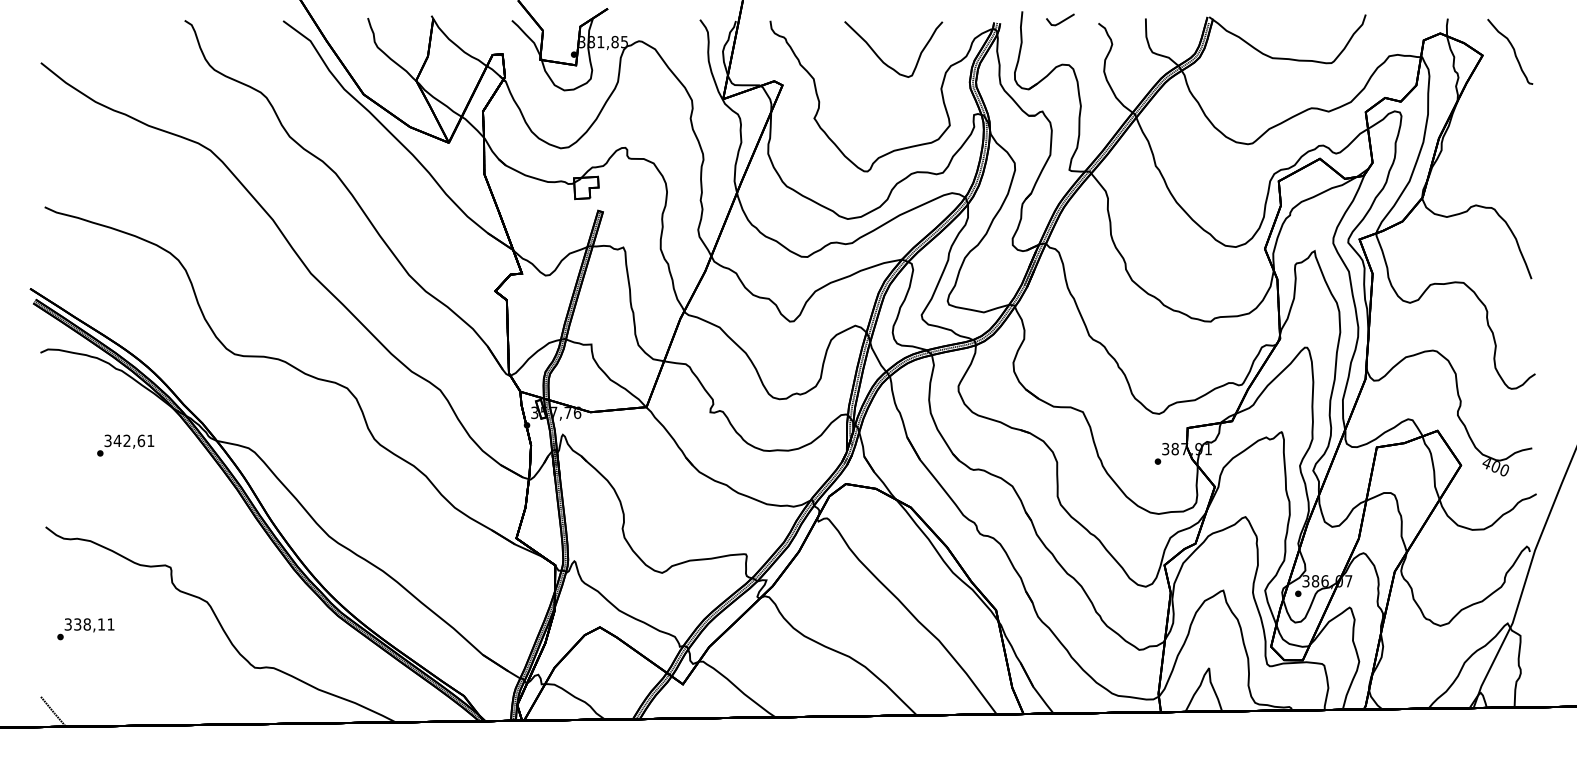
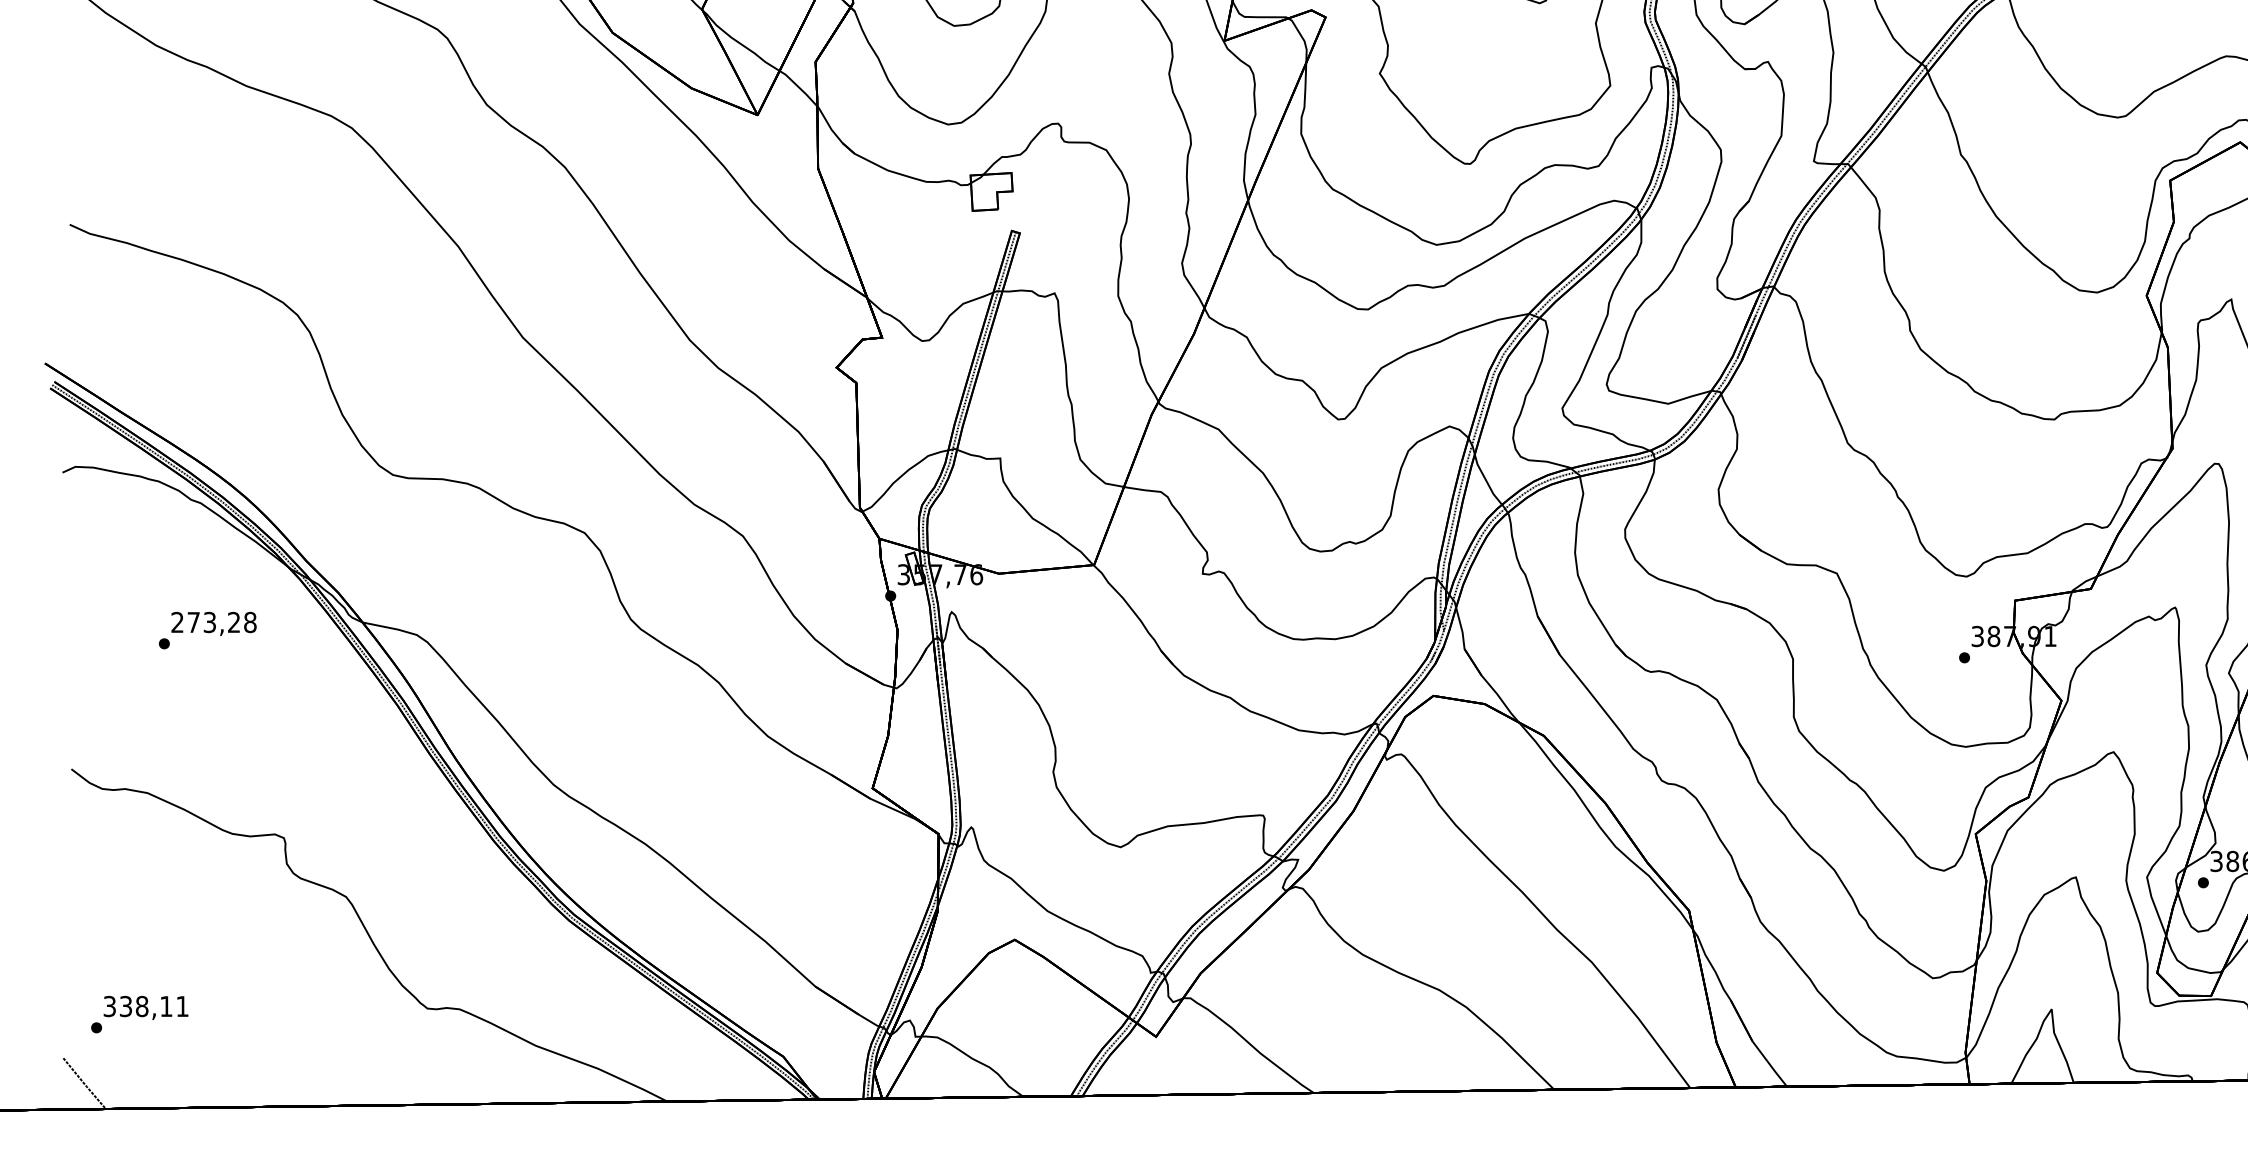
text: (129, 440) -> (214, 621), 342,61 -> 273,28
text: (85, 629) -> (139, 1014), moved

